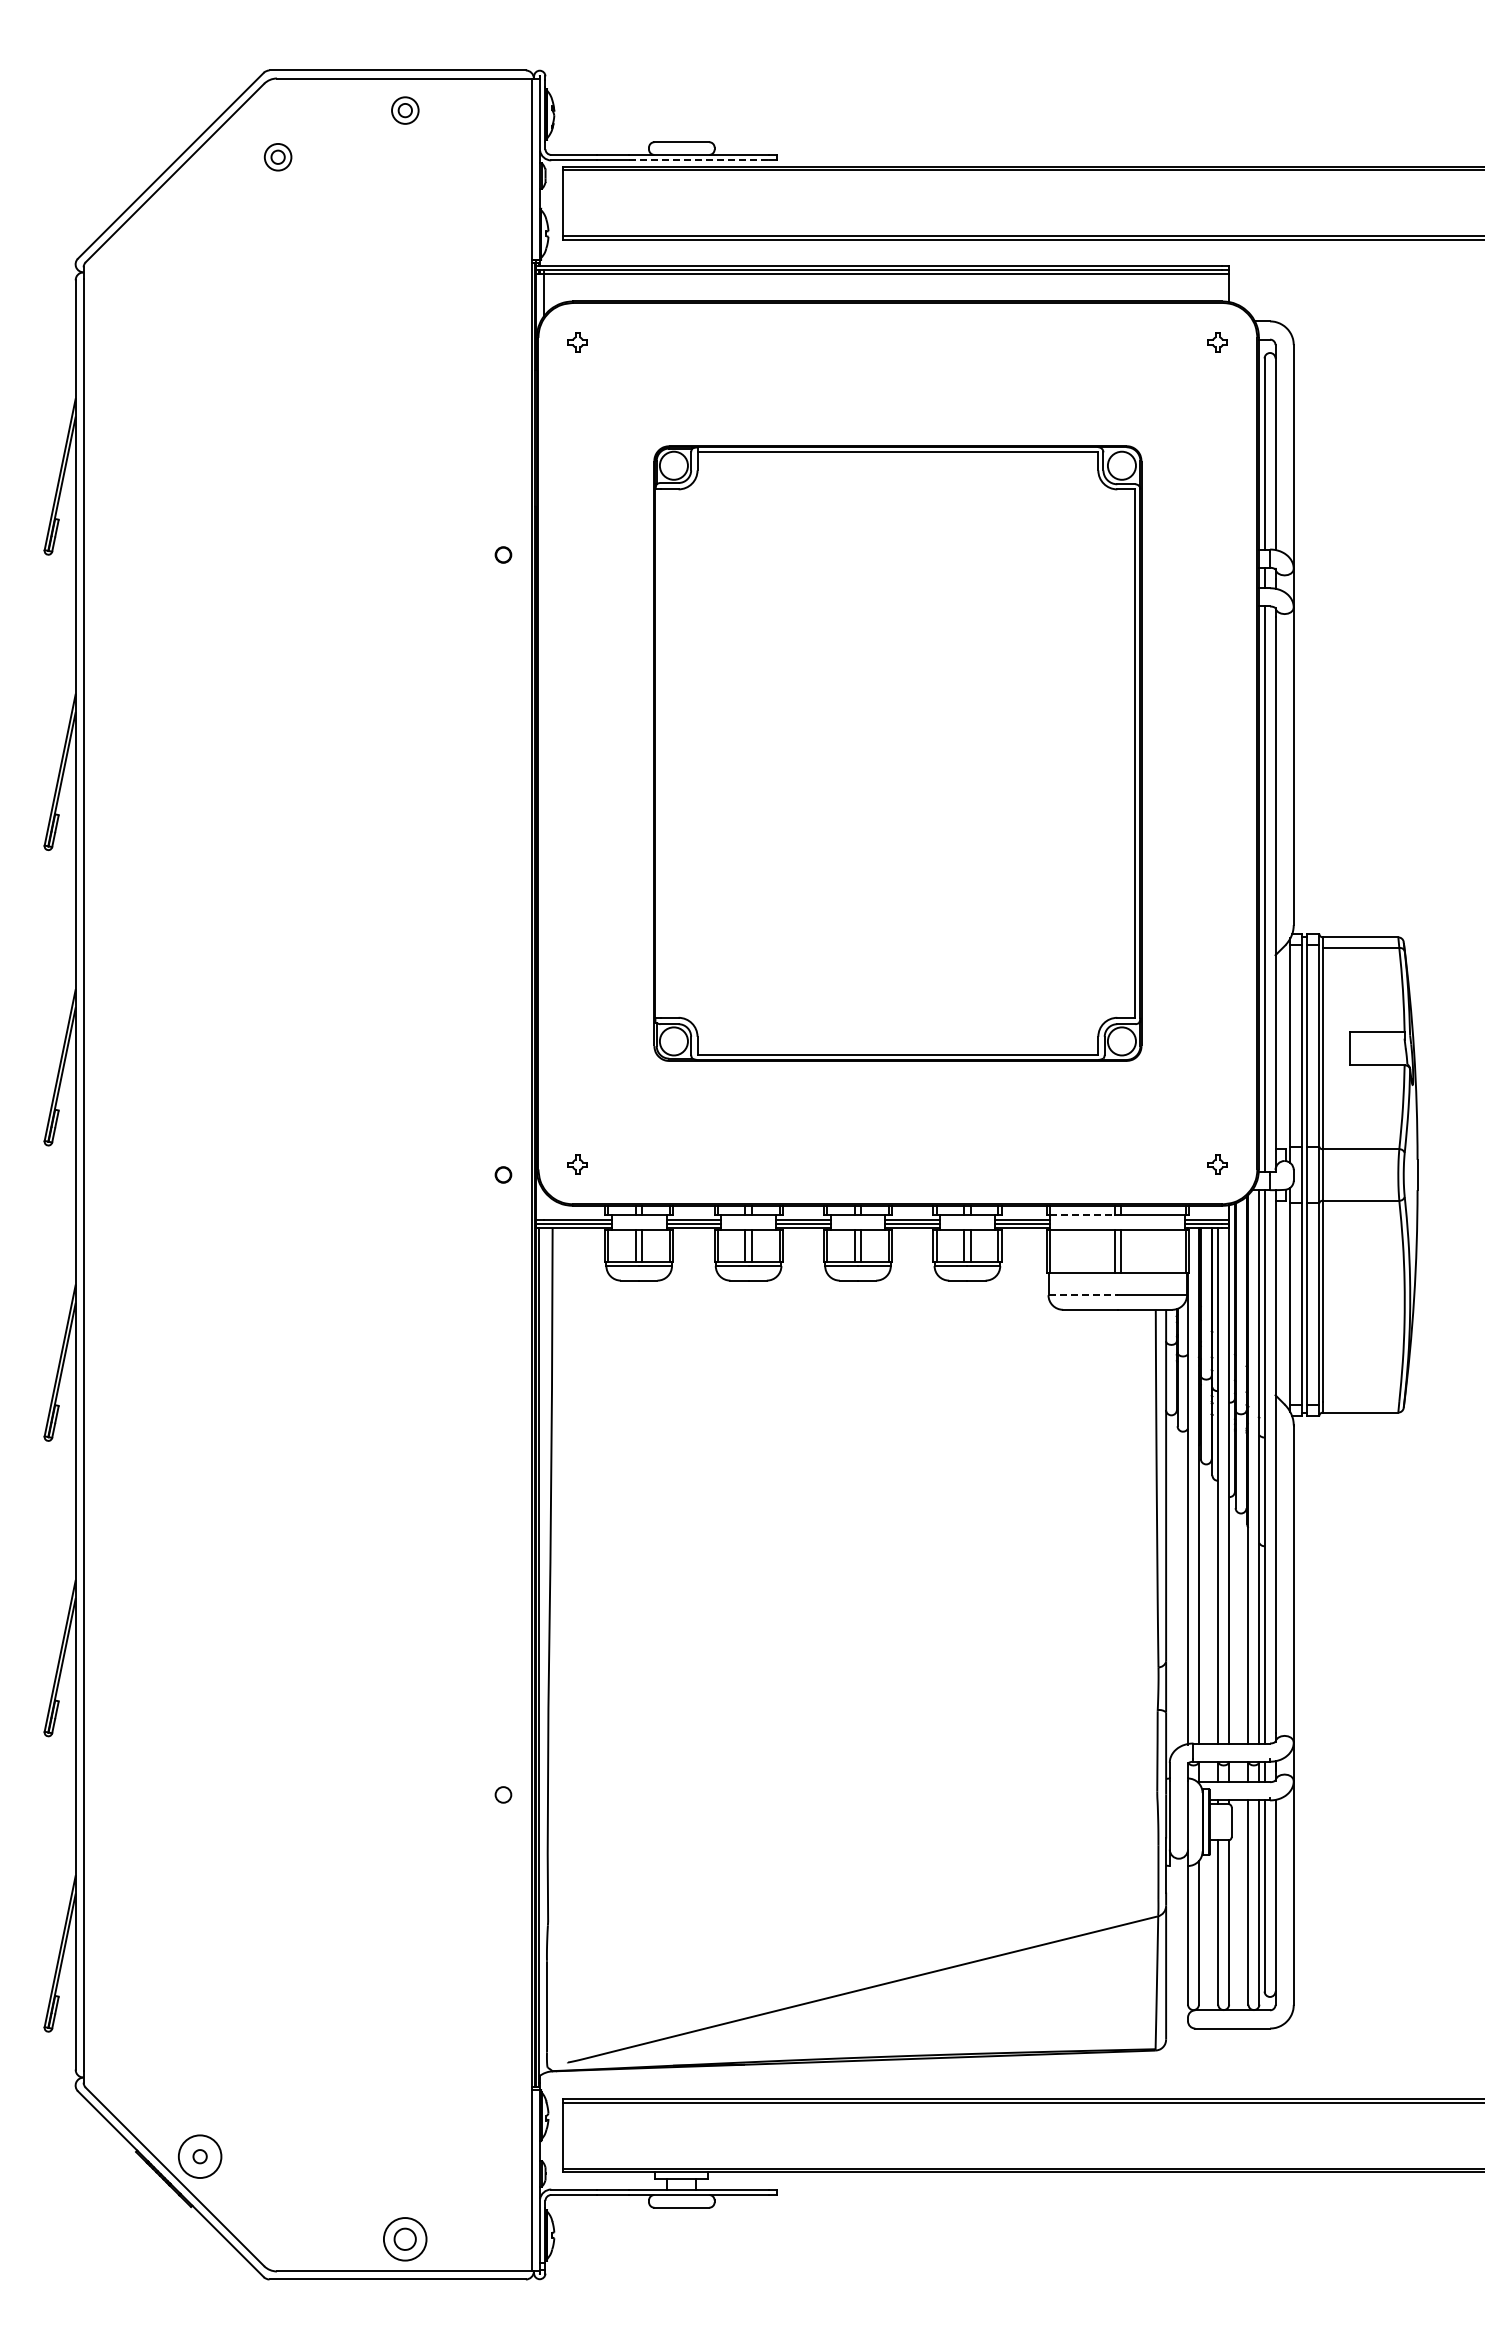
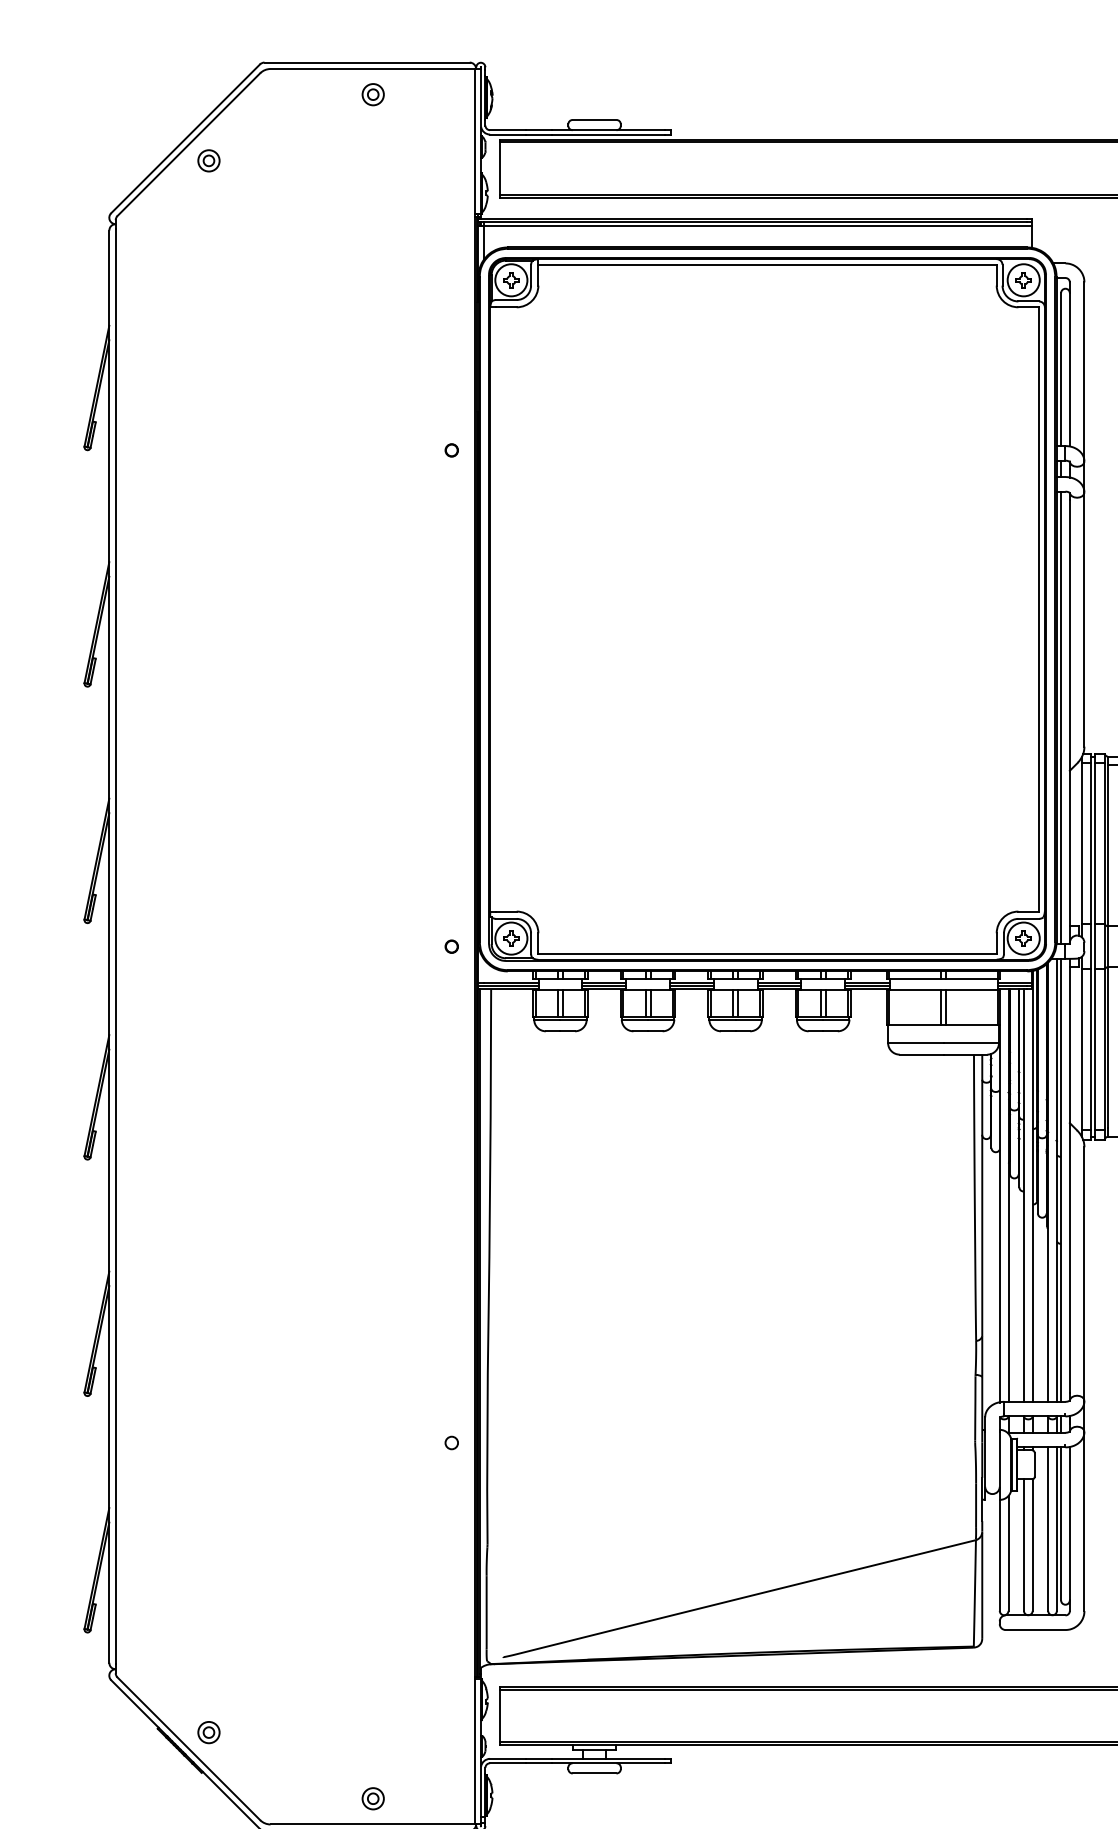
part: (277, 157) -> (208, 161), moved
line: (699, 160) -> (608, 134), dashed -> solid
part: (897, 753) -> (767, 609), size x1.43
line: (1082, 1214) -> (915, 978), dashed -> solid
line: (1083, 1295) -> (916, 1043), dashed -> solid
circle: (199, 2156) -> (208, 1732), size x0.62
part: (405, 2239) -> (373, 1798), size x0.62

